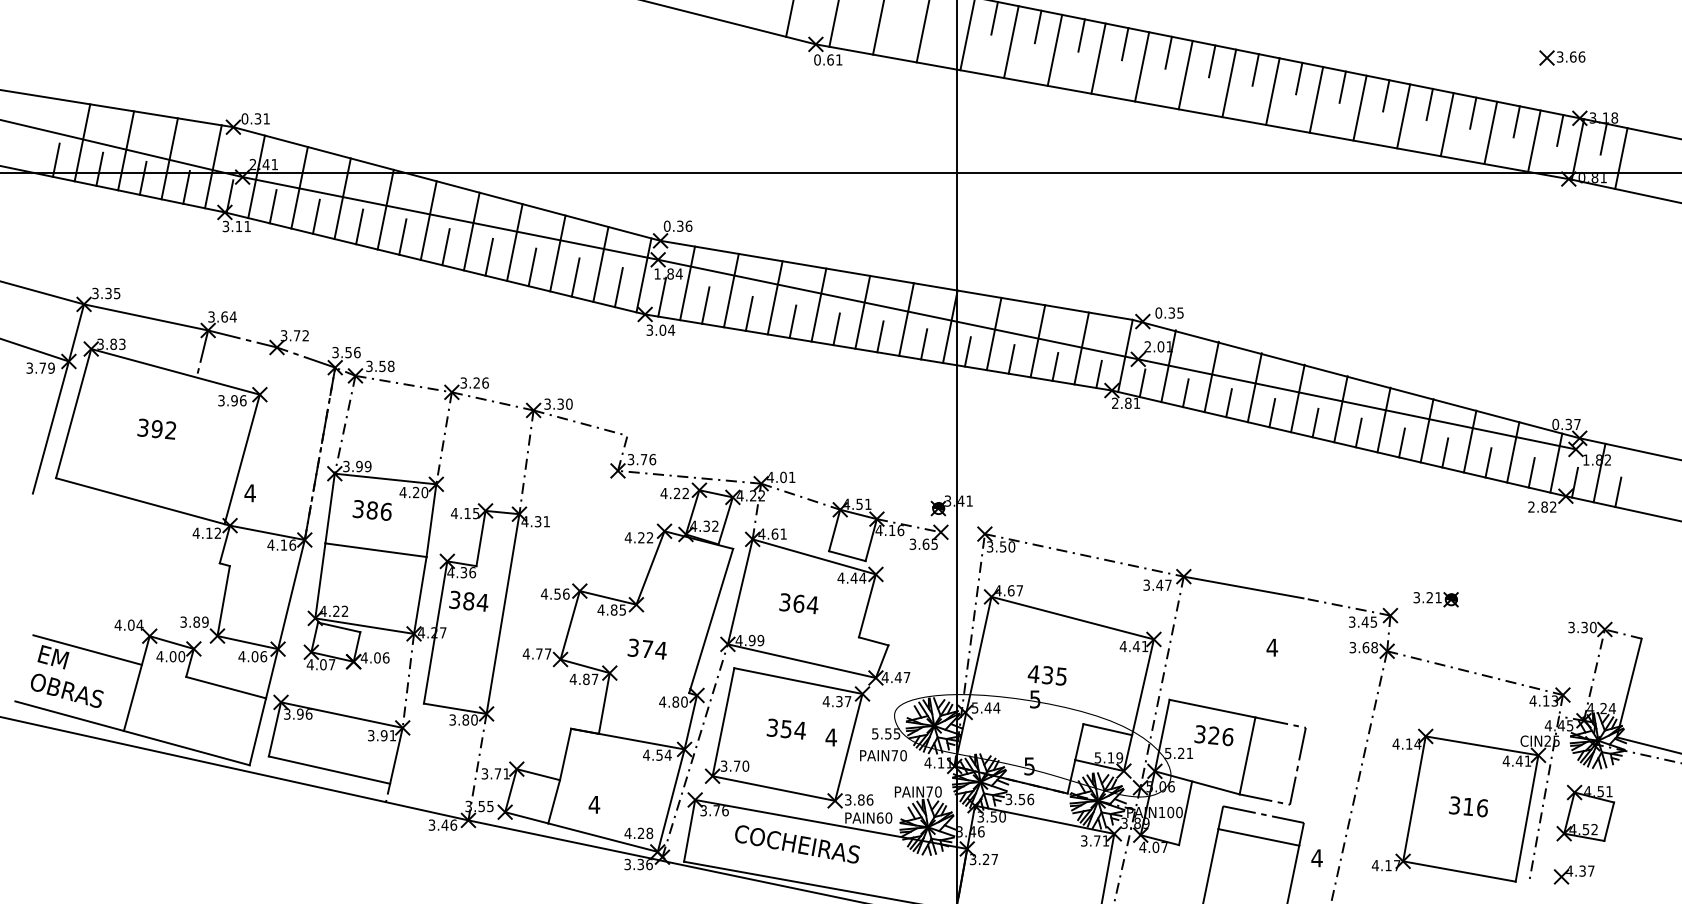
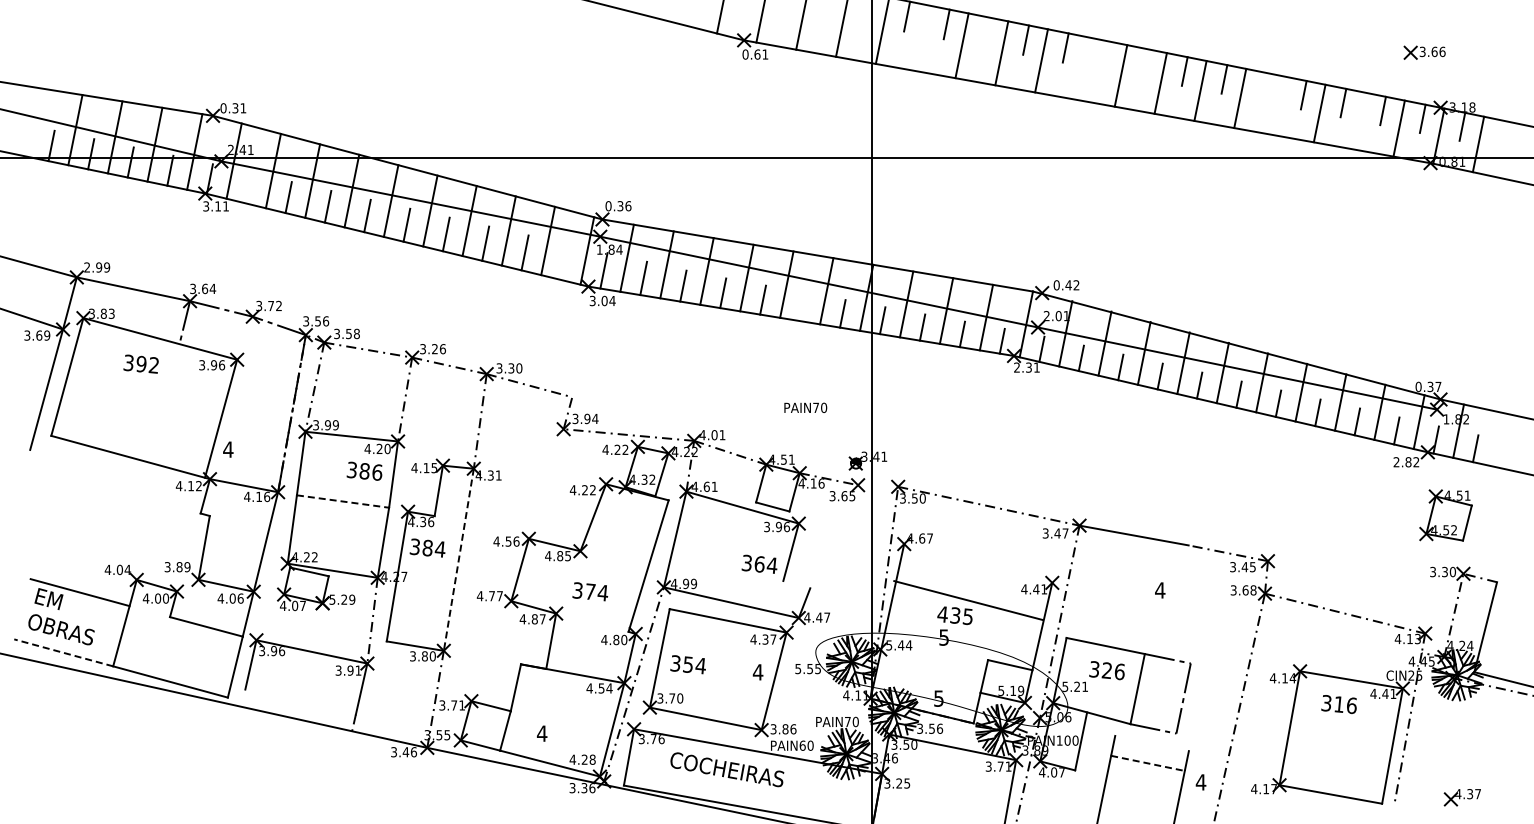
line: (1081, 35) -> (986, 32), removed
line: (1011, 42) -> (922, 38), removed
line: (1212, 60) -> (1105, 55), removed
line: (1256, 69) -> (1145, 63), removed
line: (1184, 75) -> (1080, 68), removed
line: (1385, 96) -> (1263, 87), removed
line: (1403, 115) -> (1279, 105), removed
line: (1490, 132) -> (1359, 120), removed
line: (273, 206) -> (249, 188), removed
line: (618, 286) -> (564, 261), removed
text: (106, 293) -> (97, 267), 3.35 -> 2.99
text: (1176, 313) -> (1072, 285), 0.35 -> 0.42
line: (879, 336) -> (802, 306), removed
text: (43, 368) -> (39, 335), 3.79 -> 3.69
text: (1127, 403) -> (1028, 367), 2.81 -> 2.31
text: (156, 428) -> (140, 363), moved
text: (648, 459) -> (591, 418), 3.76 -> 3.94
text: (372, 509) -> (364, 470), moved
line: (376, 550) -> (343, 501), solid -> dashed
text: (851, 577) -> (776, 526), 4.44 -> 3.96
part: (1436, 599) -> (1309, 546), removed
text: (798, 602) -> (759, 563), moved
line: (502, 614) -> (458, 560), solid -> dashed
line: (1072, 618) -> (968, 600), moved
line: (873, 641) -> (796, 584), removed
text: (375, 657) -> (342, 599), 4.06 -> 5.29
line: (69, 715) -> (63, 652), solid -> dashed
text: (785, 728) -> (687, 664), moved
text: (883, 755) -> (805, 407), moved
line: (329, 769) -> (300, 701), removed
text: (1467, 806) -> (1338, 704), moved
part: (1585, 813) -> (1445, 515), moved
line: (1263, 814) -> (1152, 742), removed
line: (1258, 837) -> (1147, 763), solid -> dashed
text: (995, 859) -> (907, 783), 3.27 -> 3.25
part: (1573, 874) -> (1461, 797), moved

